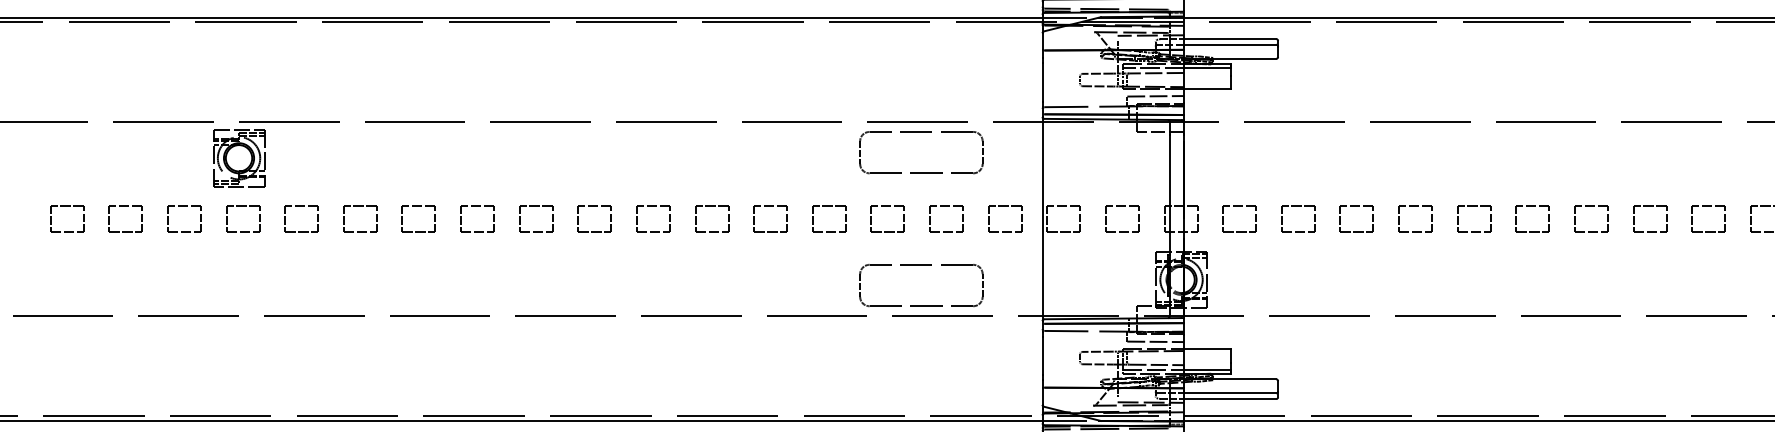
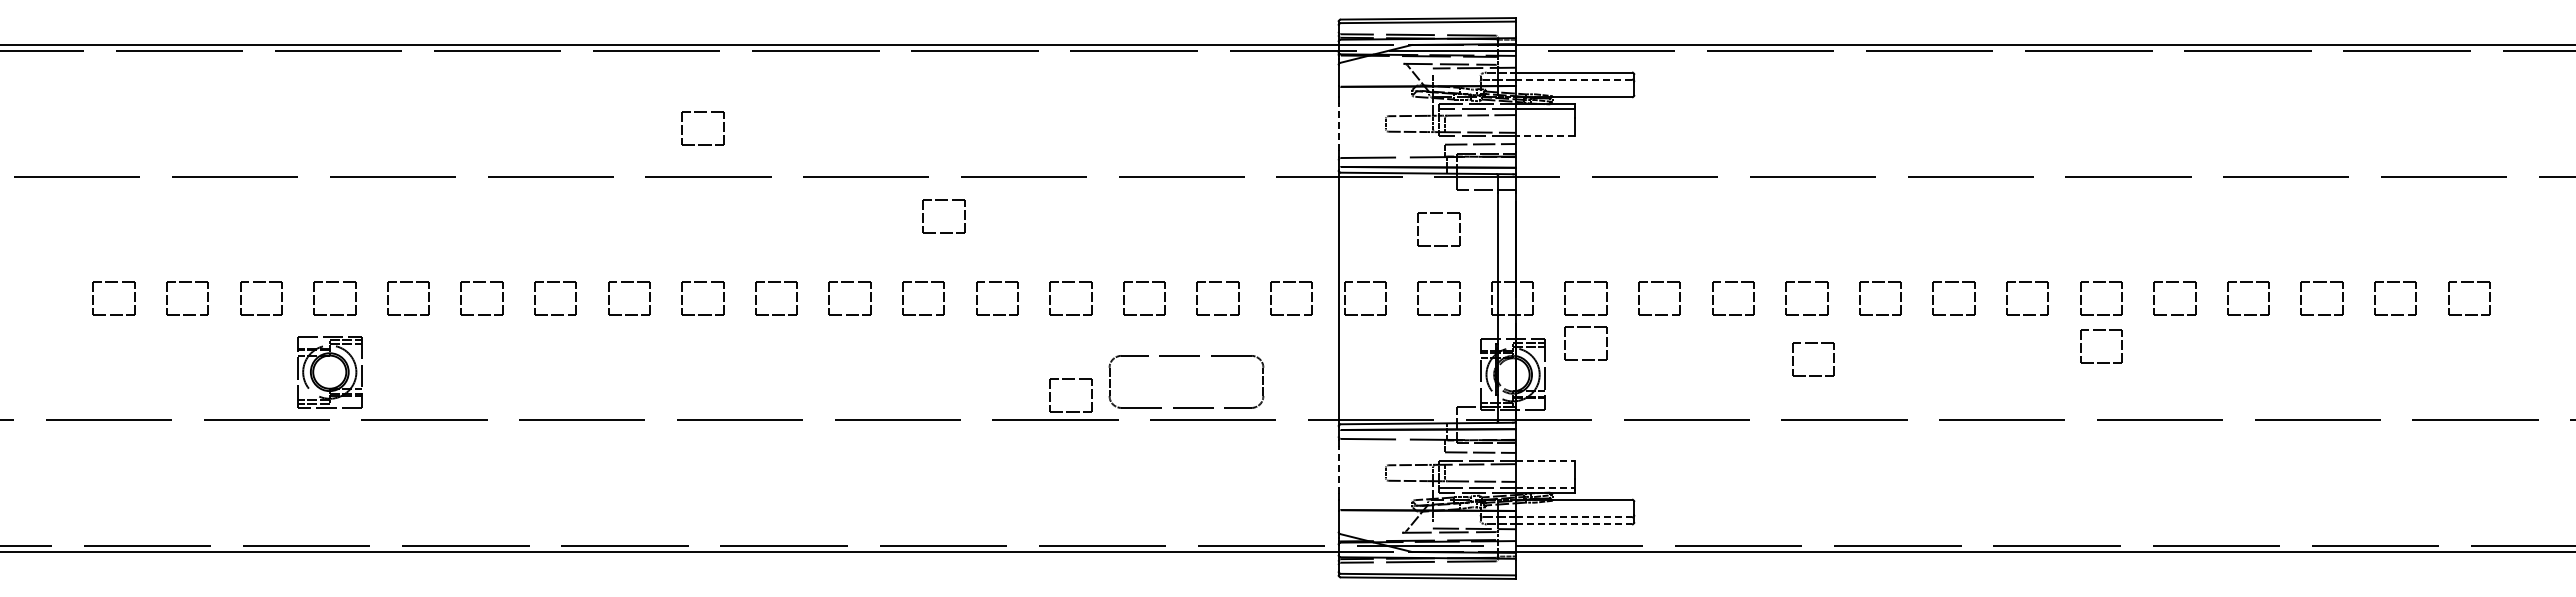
line: (1230, 44) -> (1574, 79), solid -> dashed
part: (535, 70) -> (702, 112), added
line: (1042, 82) -> (1338, 126), solid -> dashed
line: (1207, 89) -> (1545, 135), solid -> dashed
part: (921, 132) -> (1186, 189), removed
part: (727, 141) -> (943, 200), added
part: (1122, 151) -> (1438, 213), added
part: (238, 158) -> (329, 372), moved
part: (1239, 242) -> (1585, 327), added
part: (1650, 244) -> (2101, 330), added
part: (1420, 254) -> (1813, 343), added
part: (829, 283) -> (1070, 379), added
line: (1207, 348) -> (1545, 461), solid -> dashed
line: (1042, 355) -> (1338, 469), solid -> dashed
line: (1207, 369) -> (1545, 487), solid -> dashed
line: (1230, 393) -> (1574, 517), solid -> dashed
line: (1230, 399) -> (1574, 524), solid -> dashed

